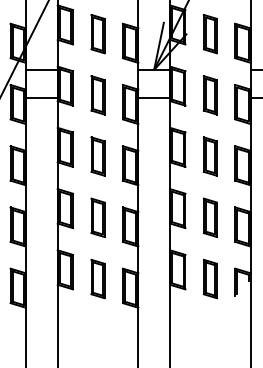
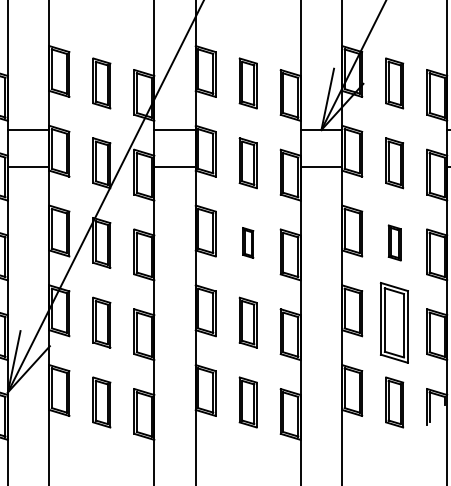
part: (97, 156) -> (247, 242), size x0.6
part: (210, 156) -> (394, 242), size x0.7
part: (210, 217) -> (394, 322), size x1.6

